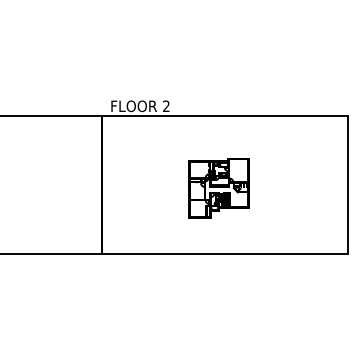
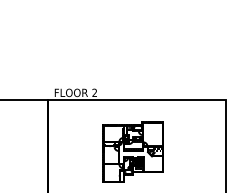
part: (218, 188) -> (132, 152), size x1.4

